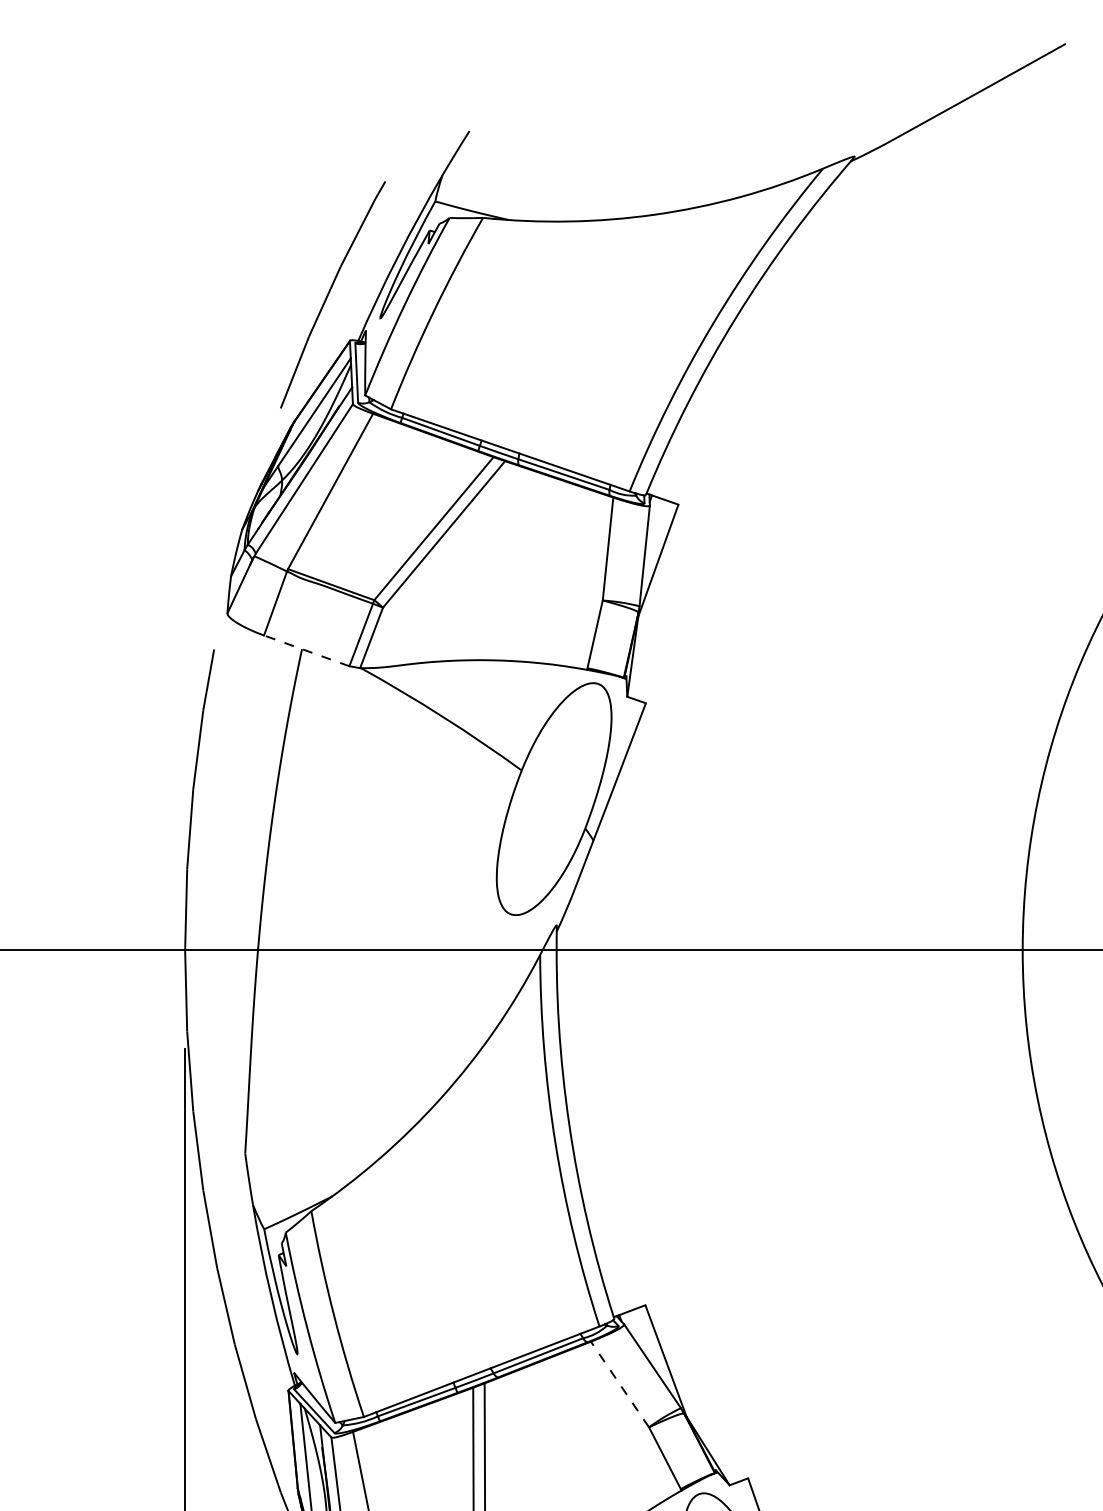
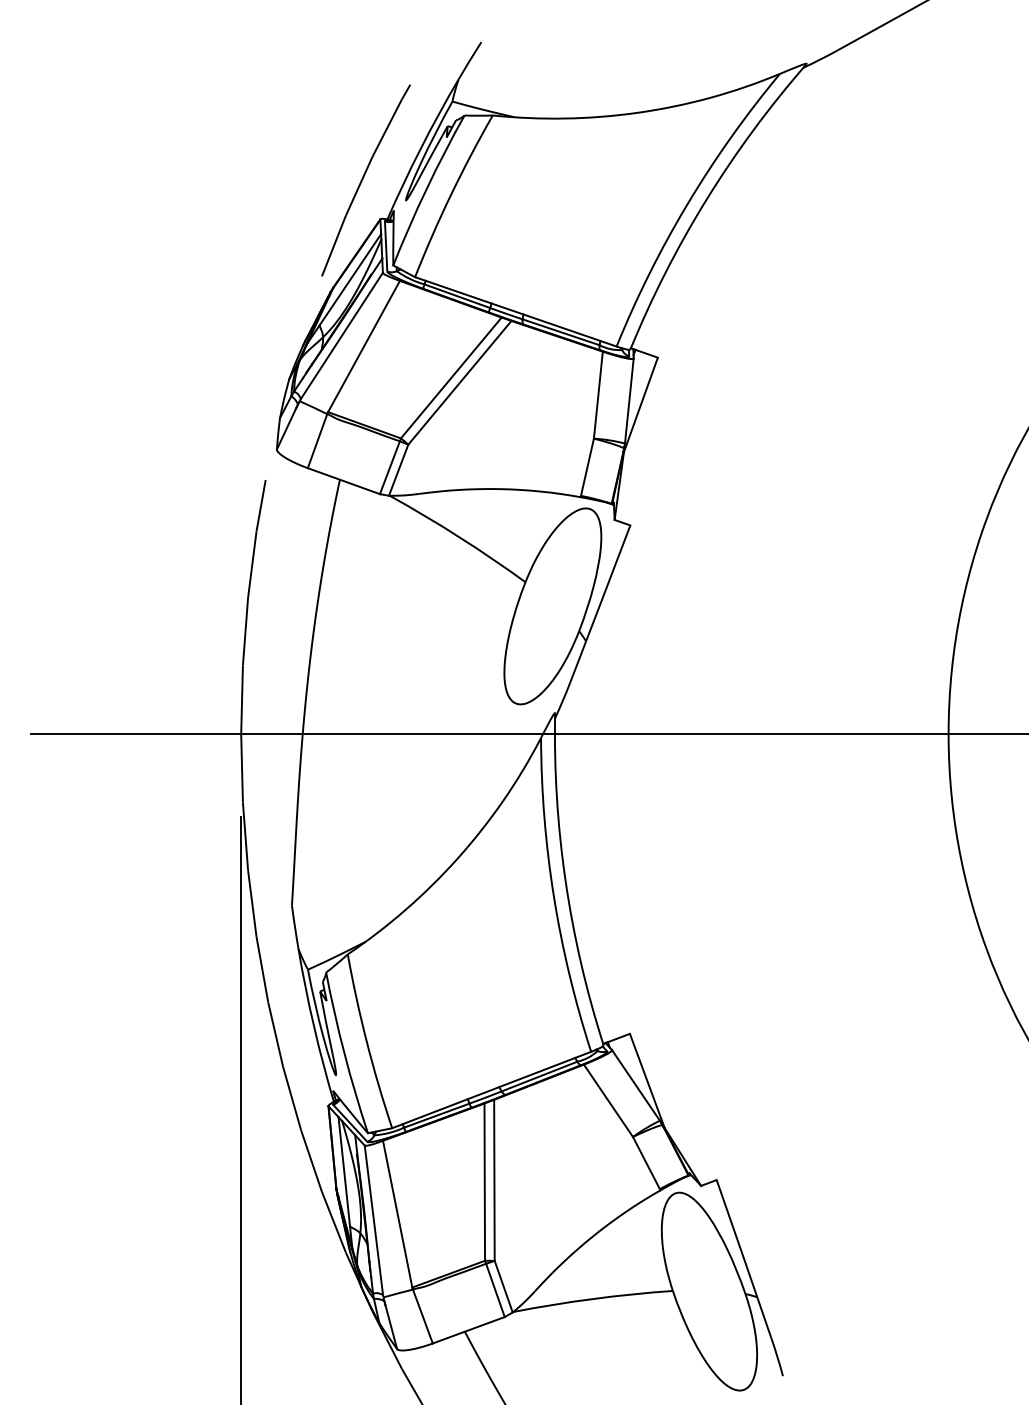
line: (306, 650) -> (343, 480), dashed -> solid
line: (620, 1384) -> (608, 1100), dashed -> solid

